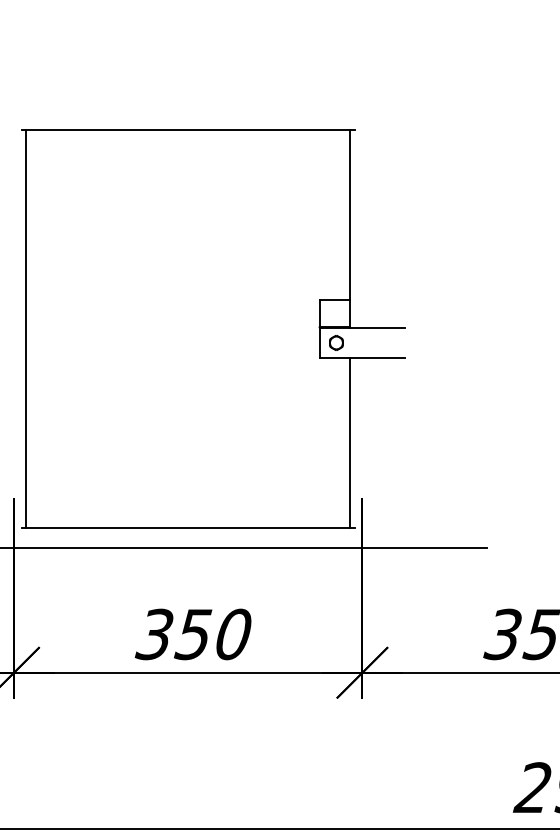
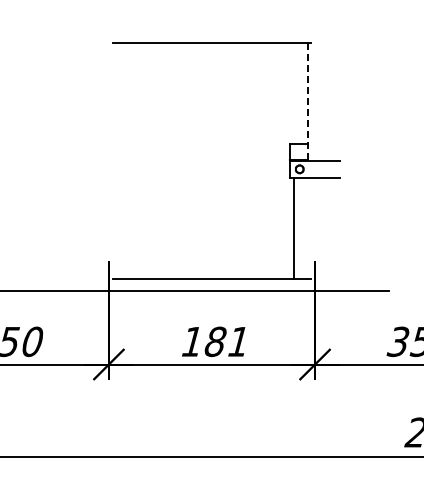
line: (349, 228) -> (307, 101), solid -> dashed
line: (26, 328) -> (116, 160), removed
line: (349, 442) -> (293, 228), moved
text: (192, 633) -> (214, 341), 350 -> 181

